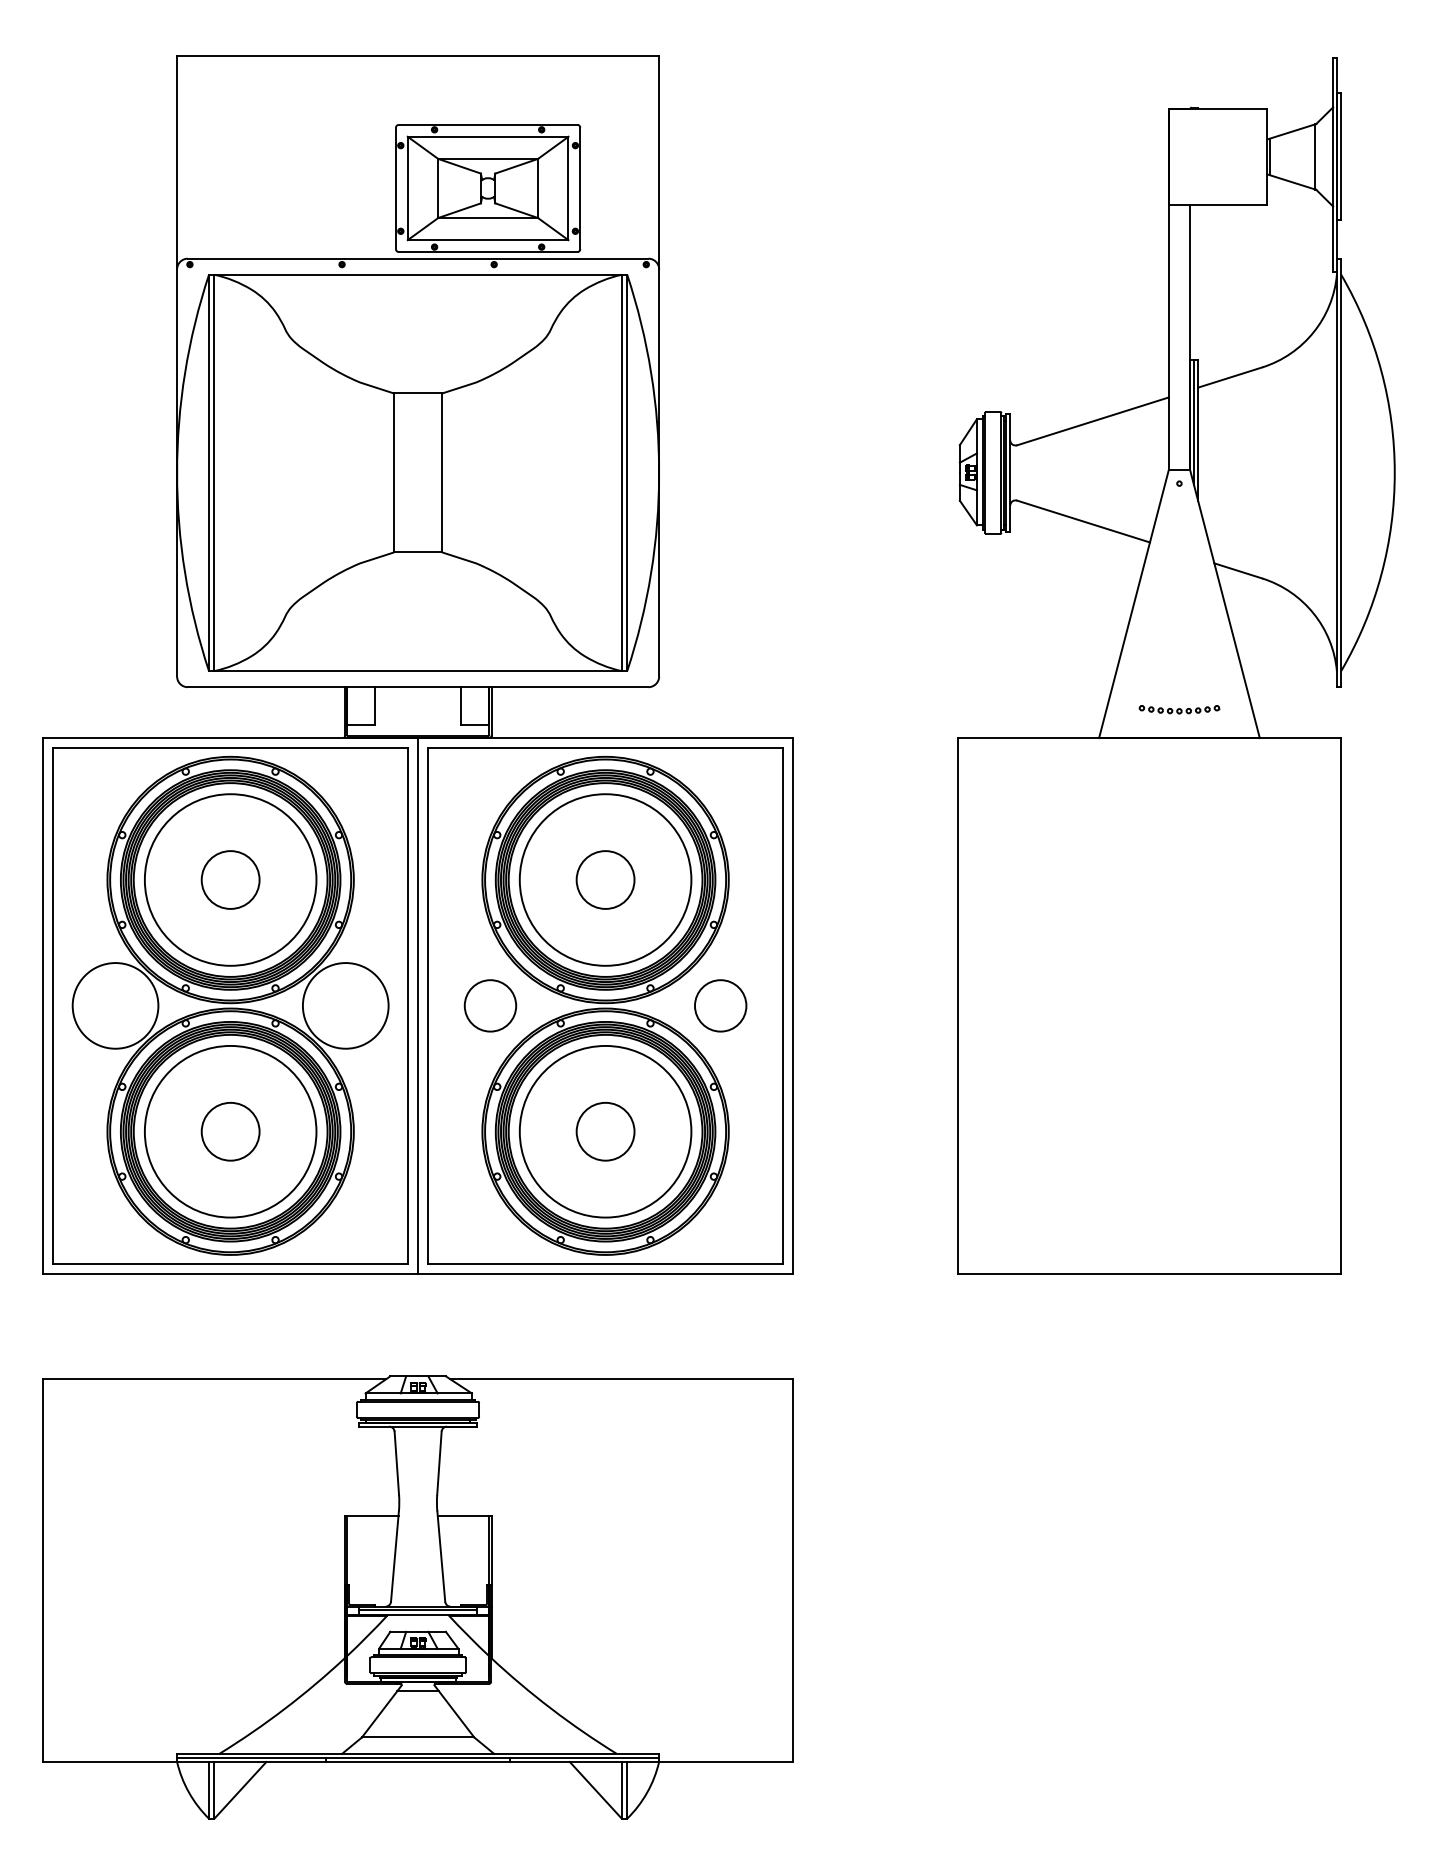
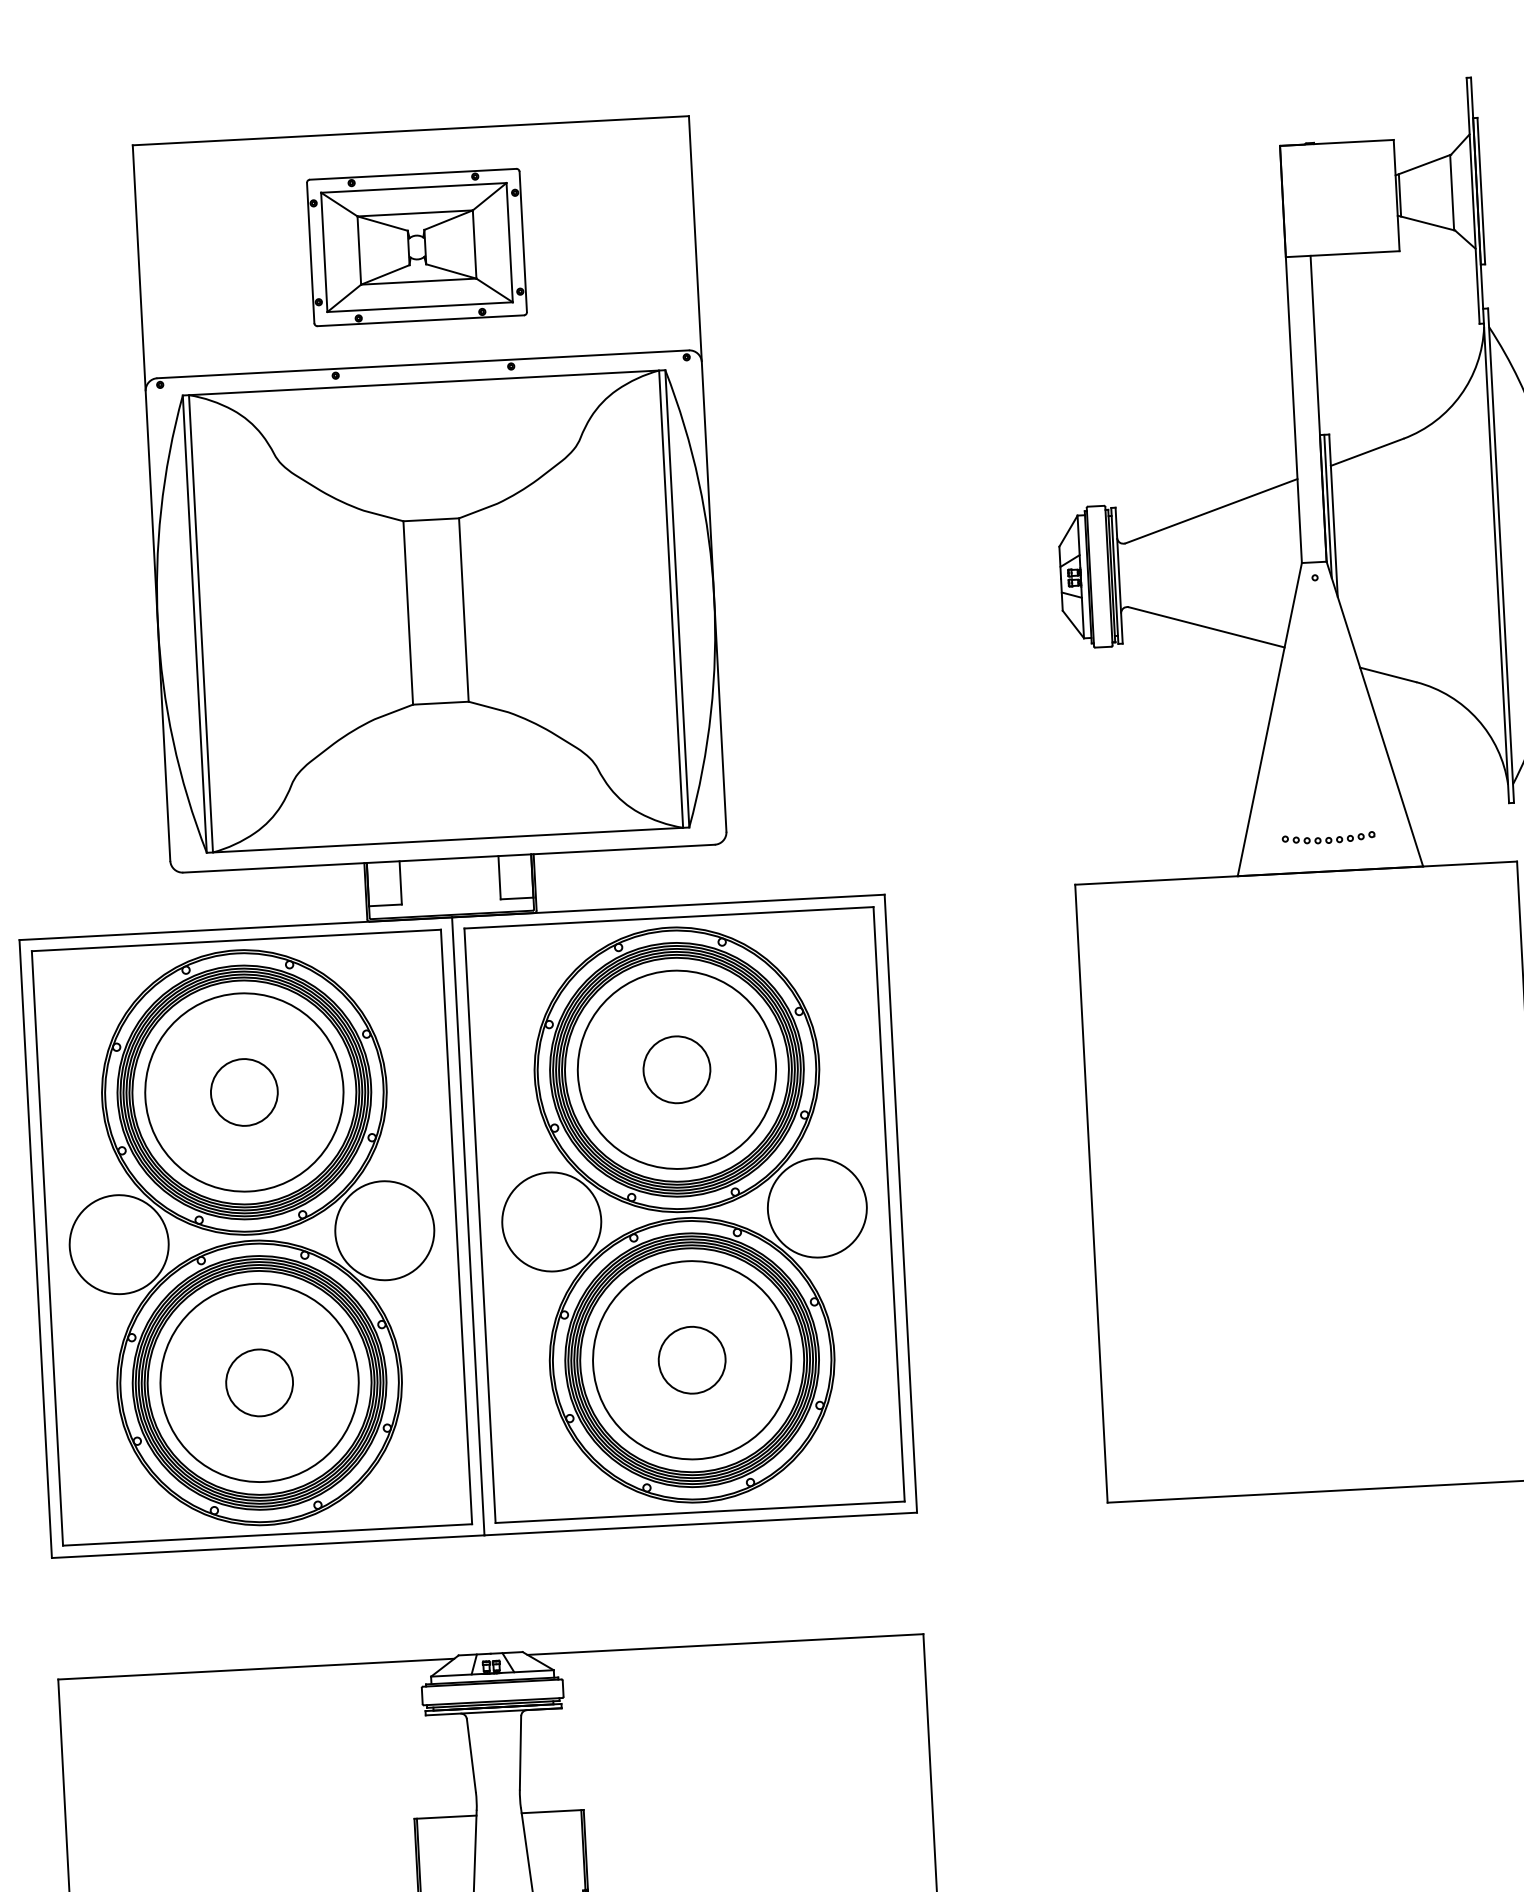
part: (488, 188) -> (417, 247), moved
circle: (490, 1005) -> (551, 1221), size x1.67
circle: (720, 1005) -> (817, 1207), size x1.67

